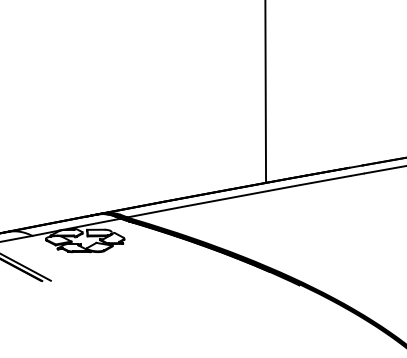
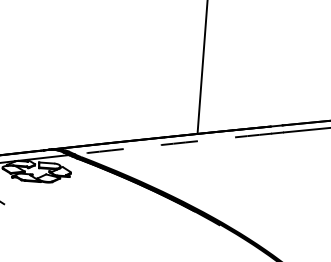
arc: (239, 196) -> (173, 143), solid -> dashed

